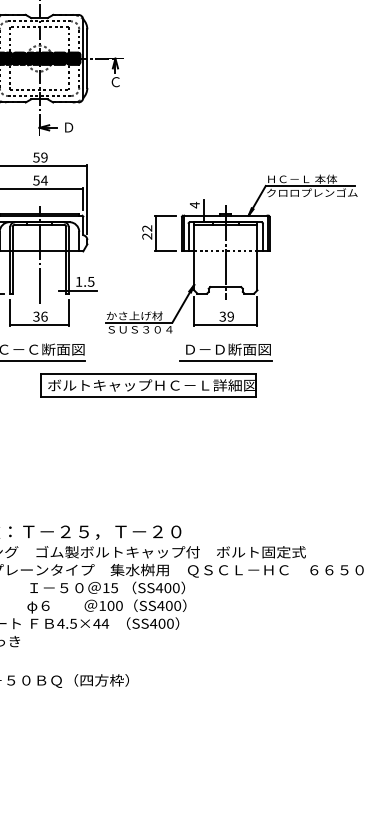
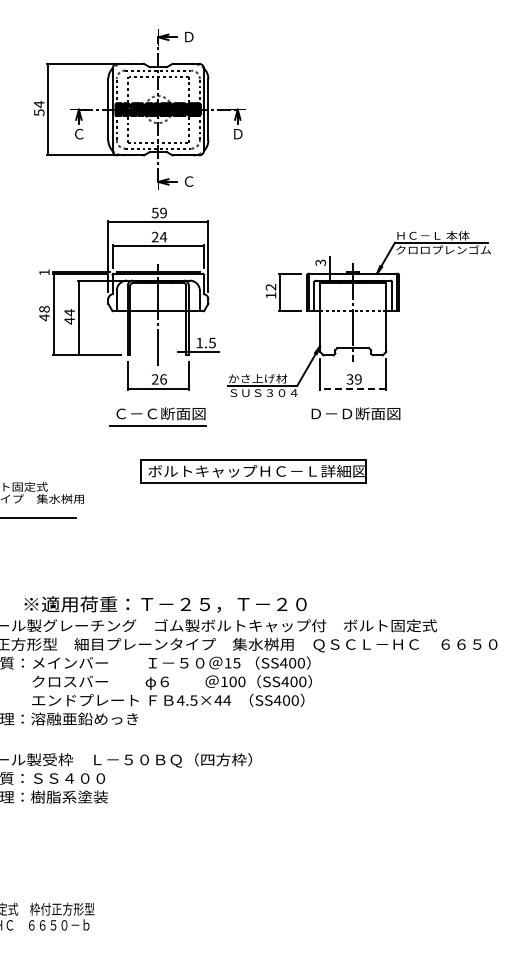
text: (115, 81) -> (237, 133), Ｃ -> Ｄ
text: (68, 127) -> (188, 181), Ｄ -> Ｃ
text: (36, 180) -> (155, 236), 54 -> 24
text: (194, 204) -> (320, 262), 4 -> 3
text: (146, 236) -> (270, 295), 22 -> 12
text: (35, 316) -> (154, 379), 36 -> 26
line: (225, 325) -> (352, 388), solid -> dashed
line: (226, 361) -> (353, 426), removed
part: (148, 385) -> (253, 471), moved

